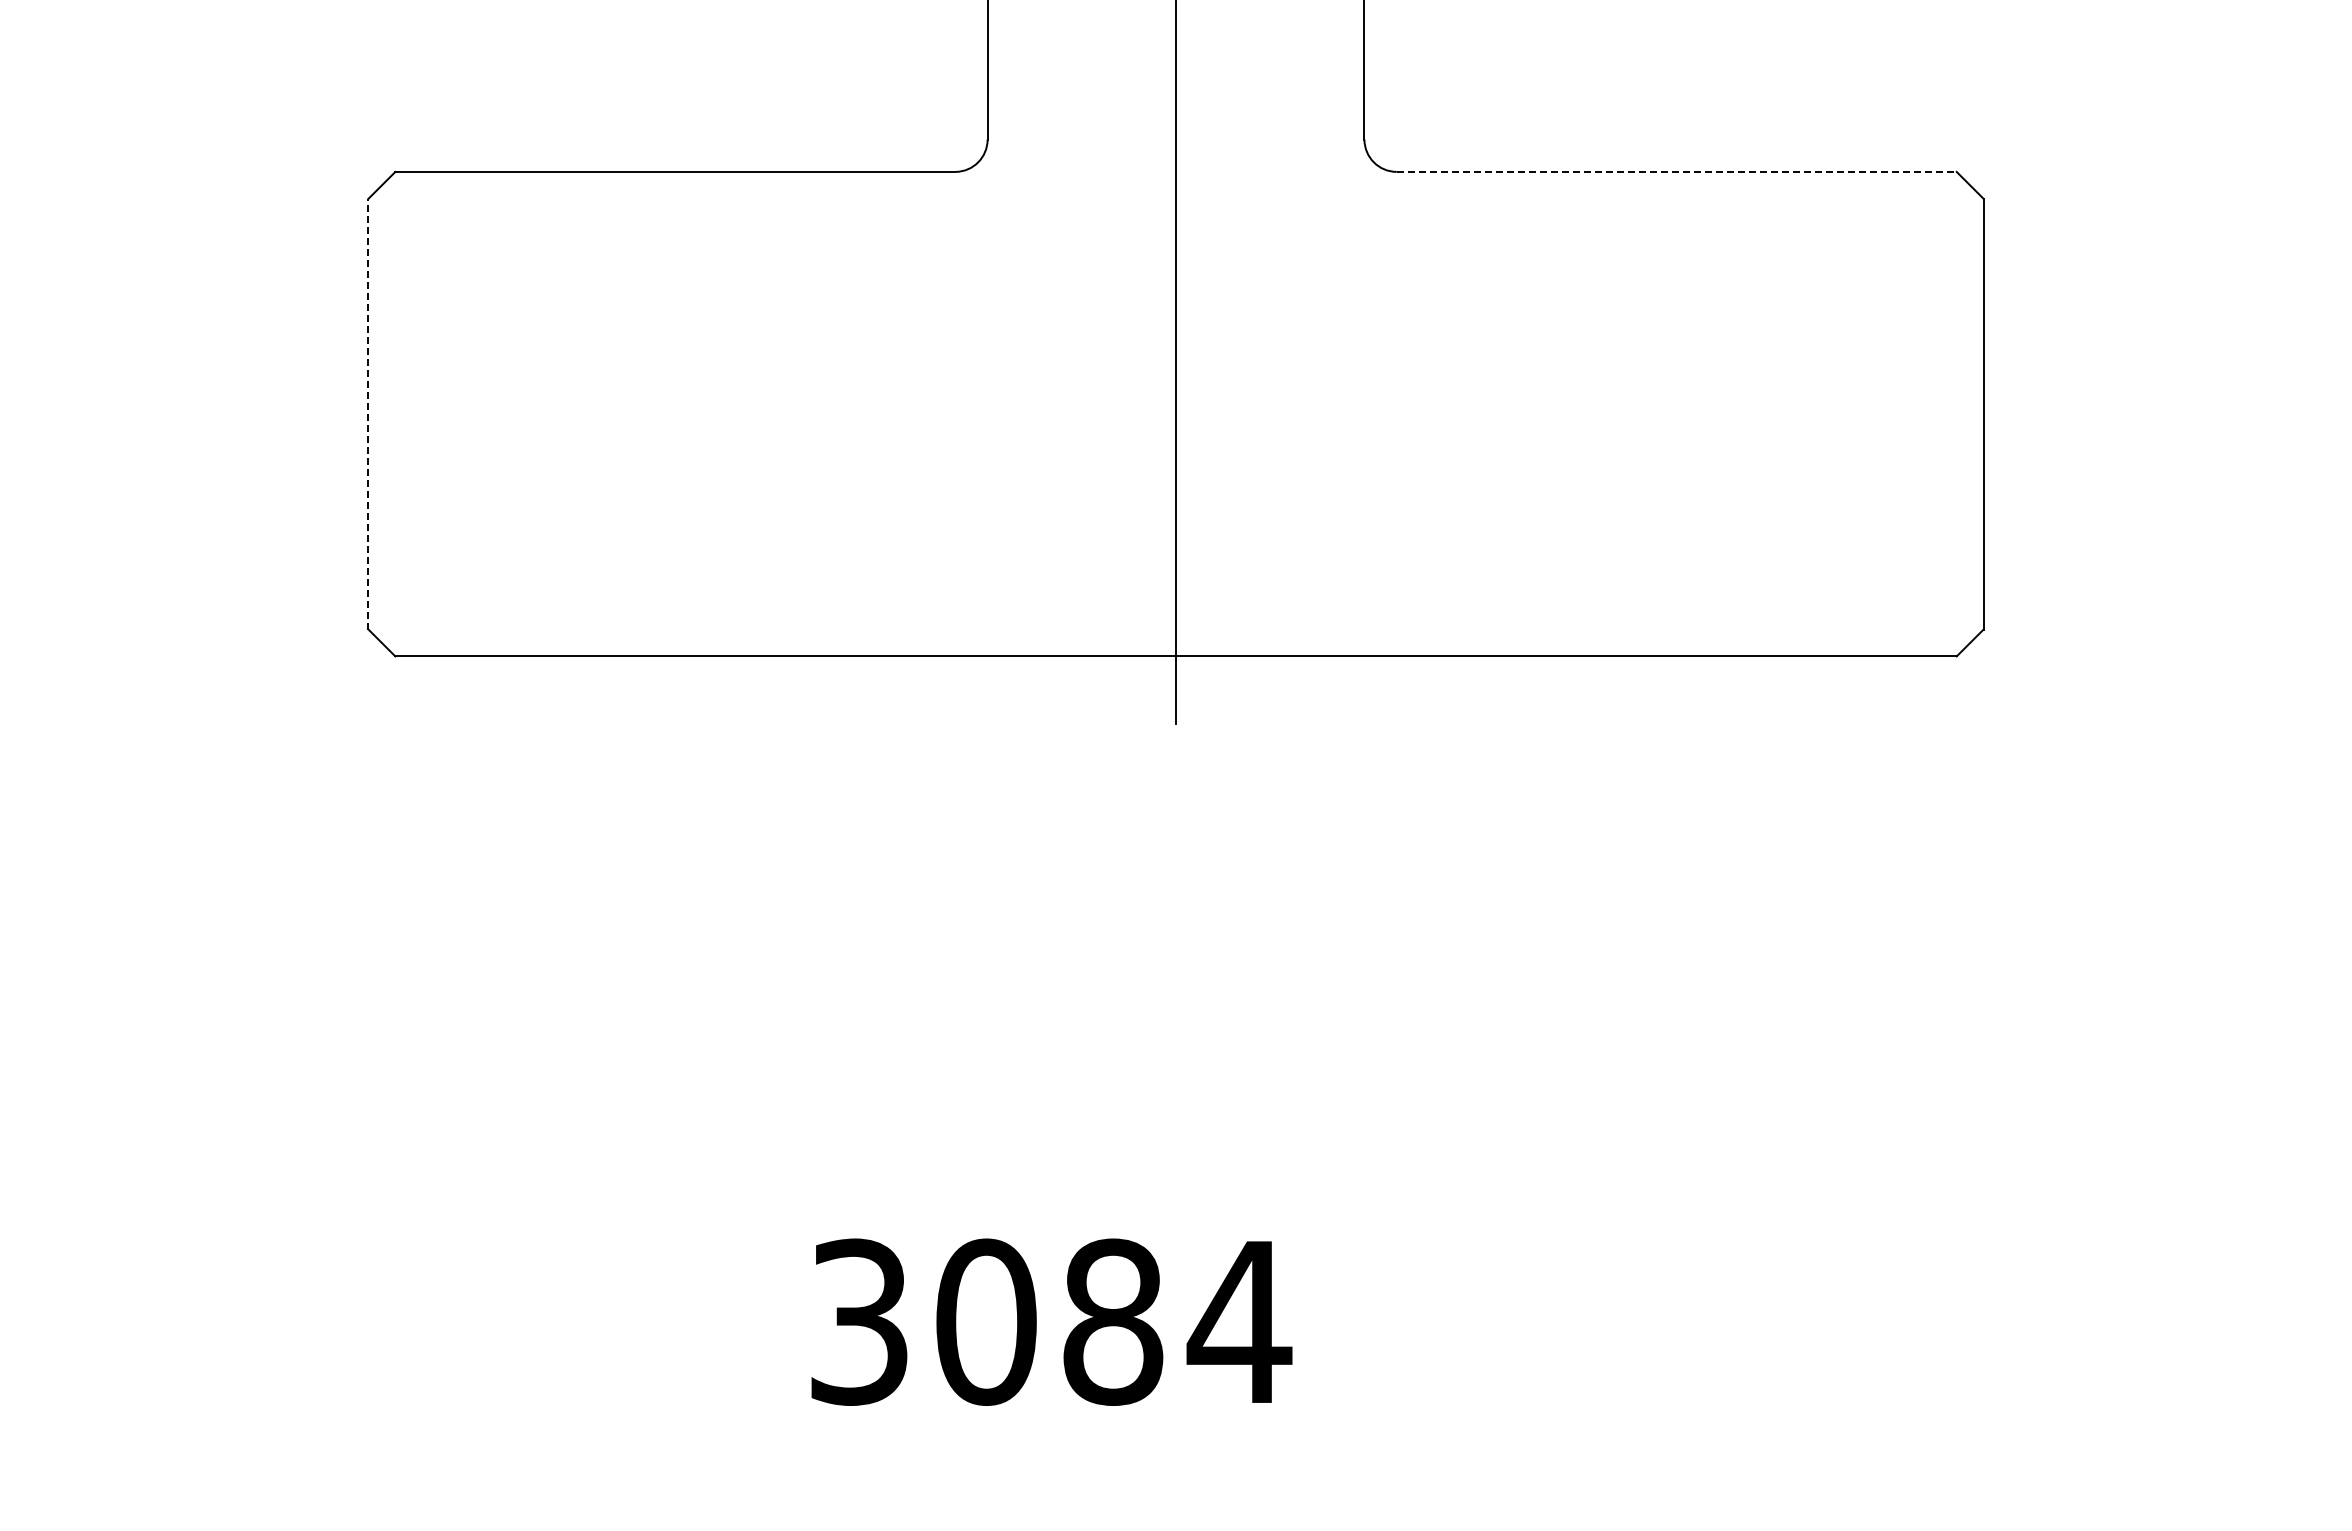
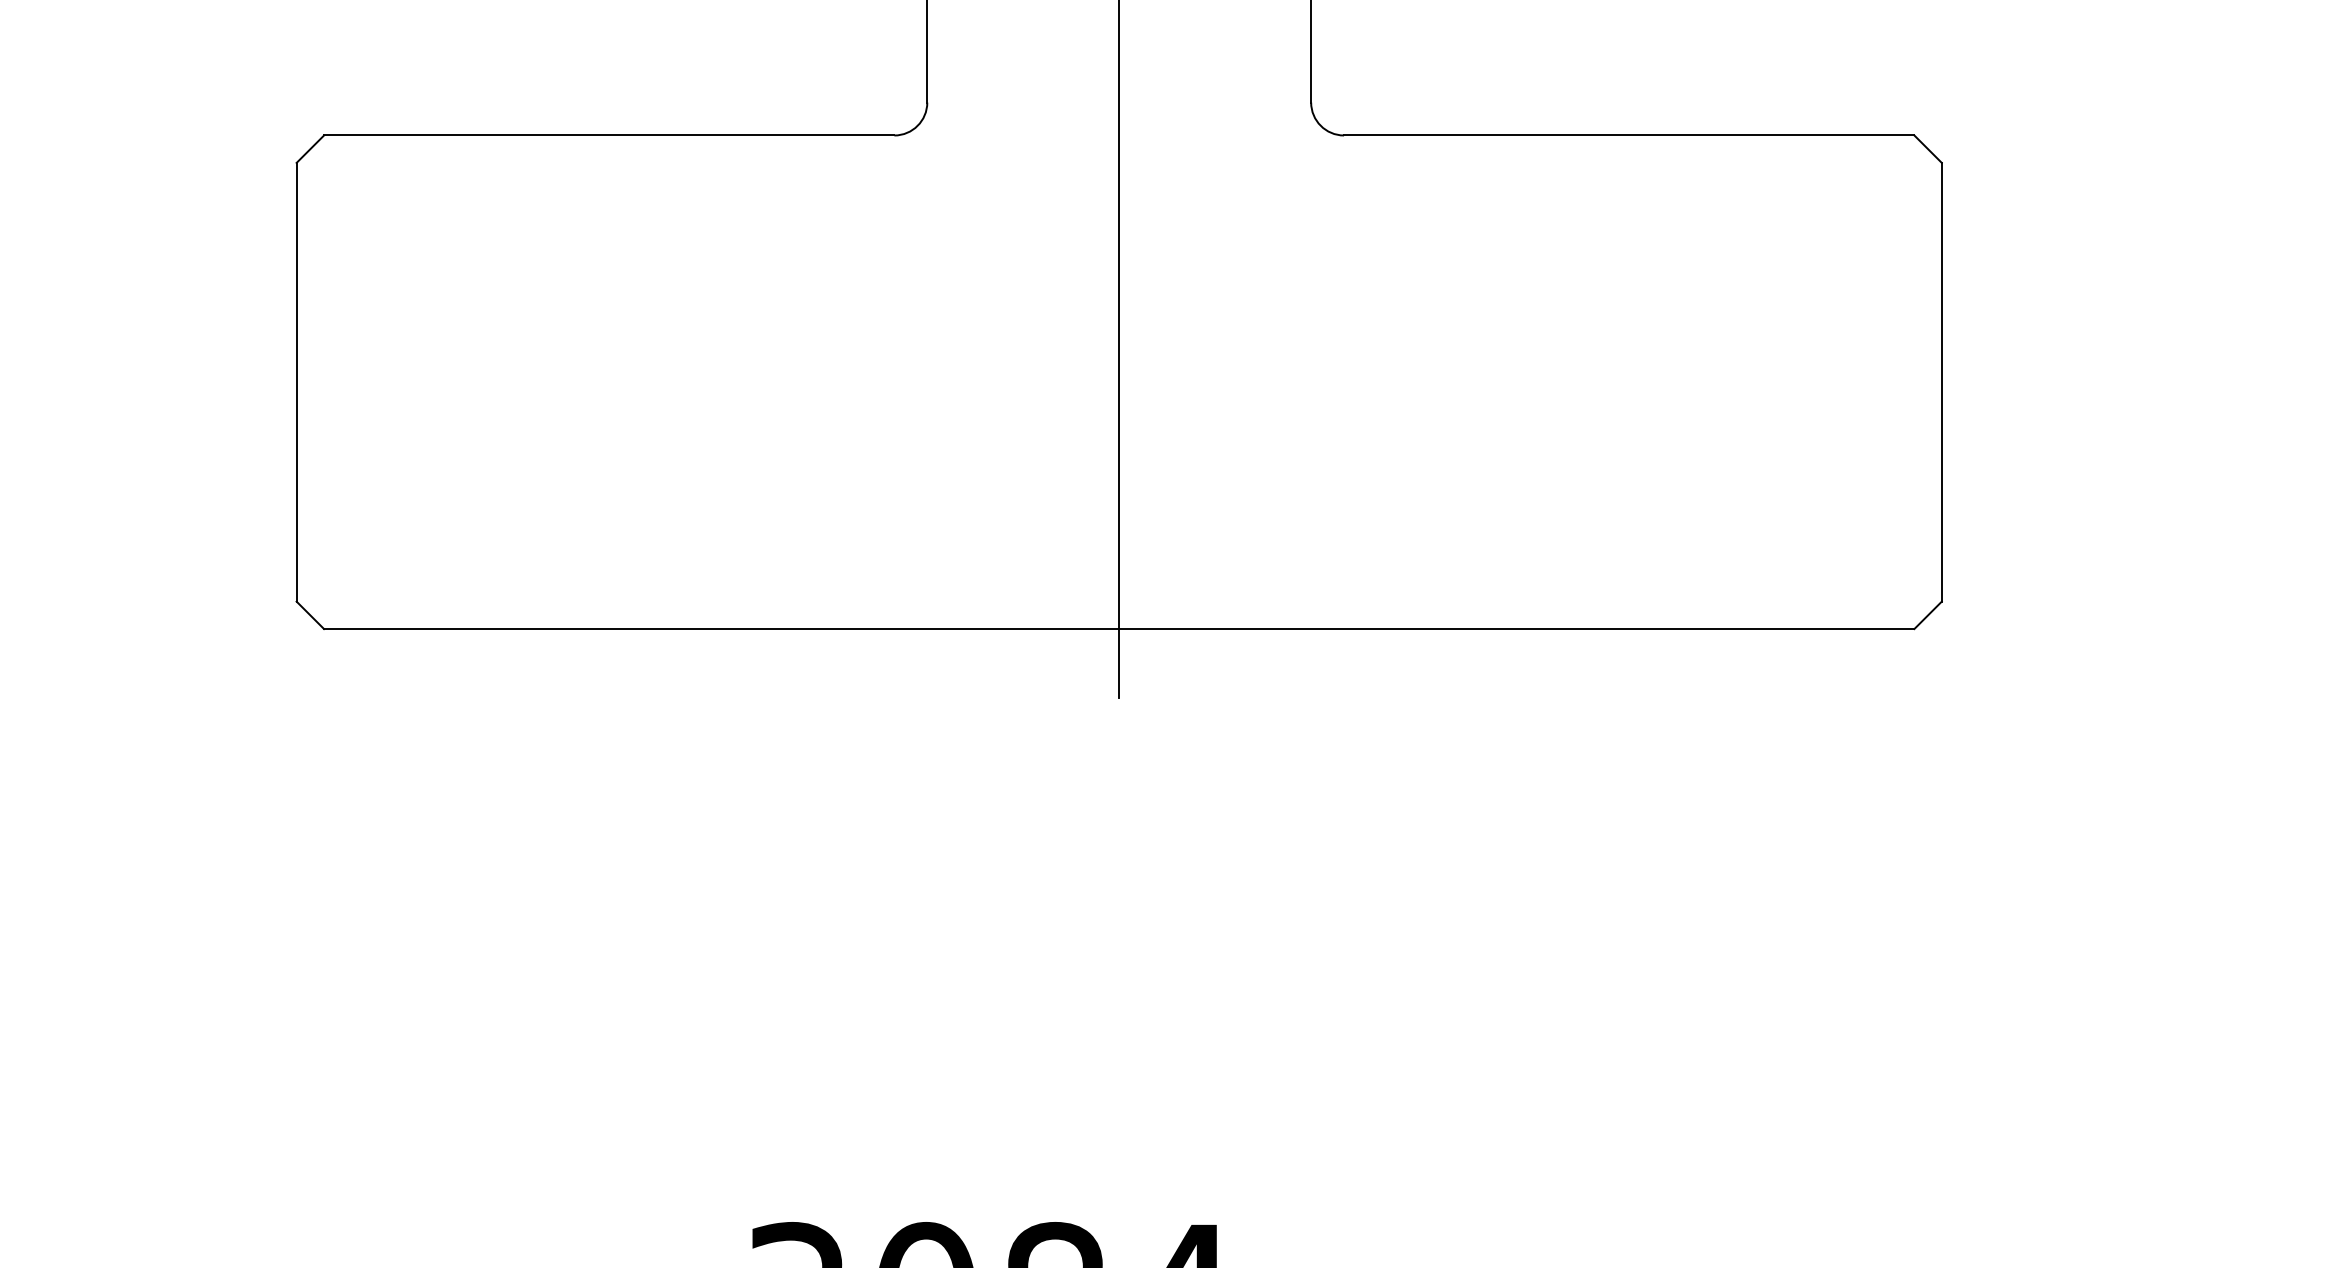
line: (1676, 171) -> (1628, 135), dashed -> solid
line: (368, 413) -> (296, 381), dashed -> solid

